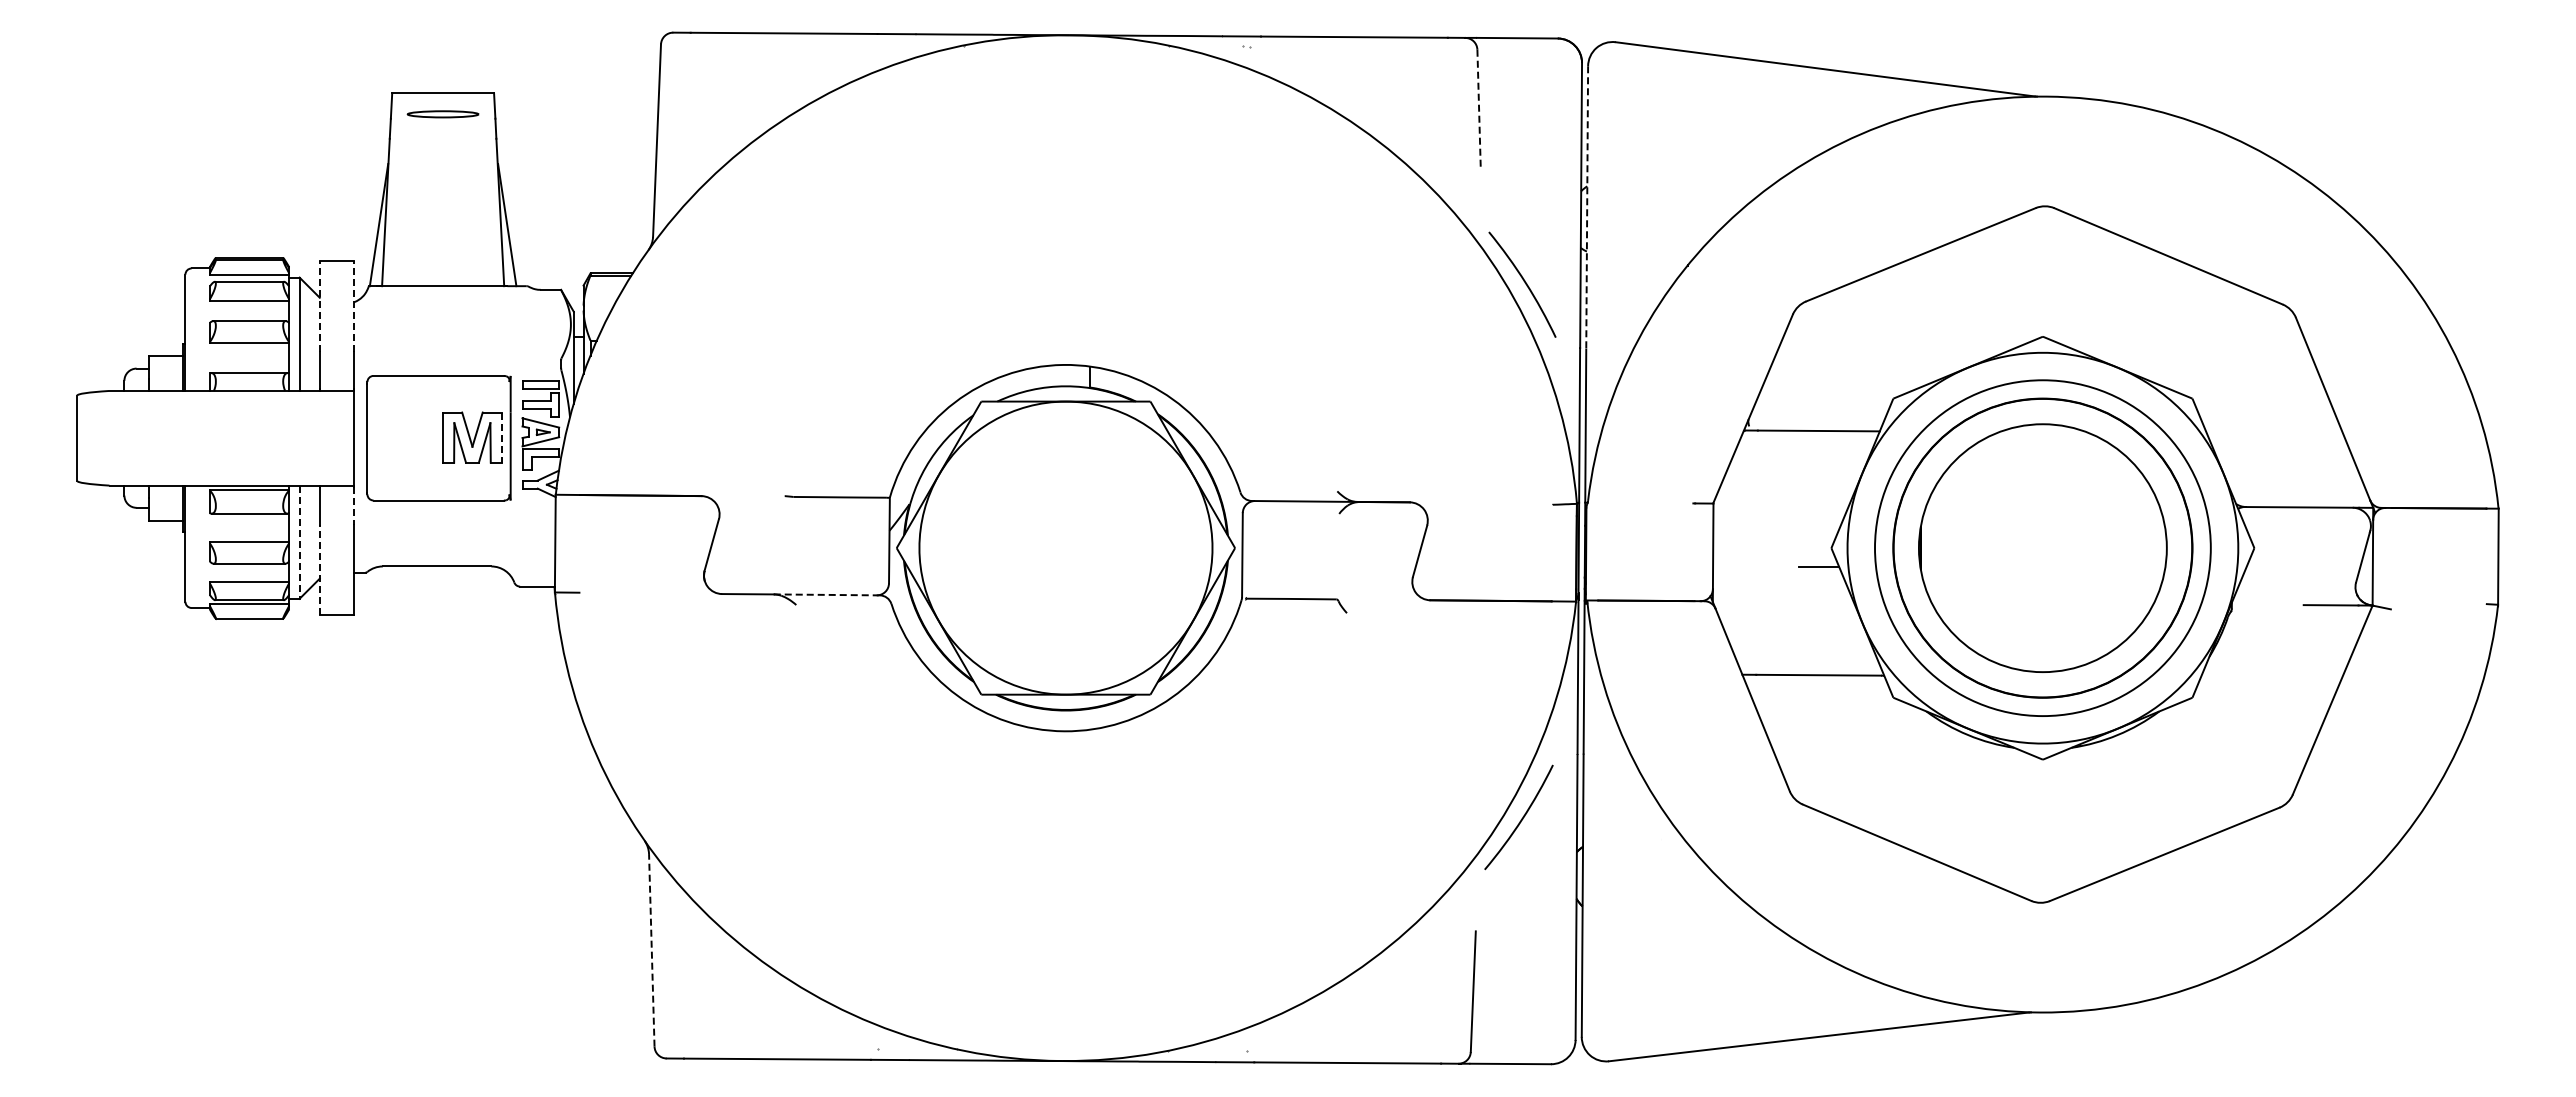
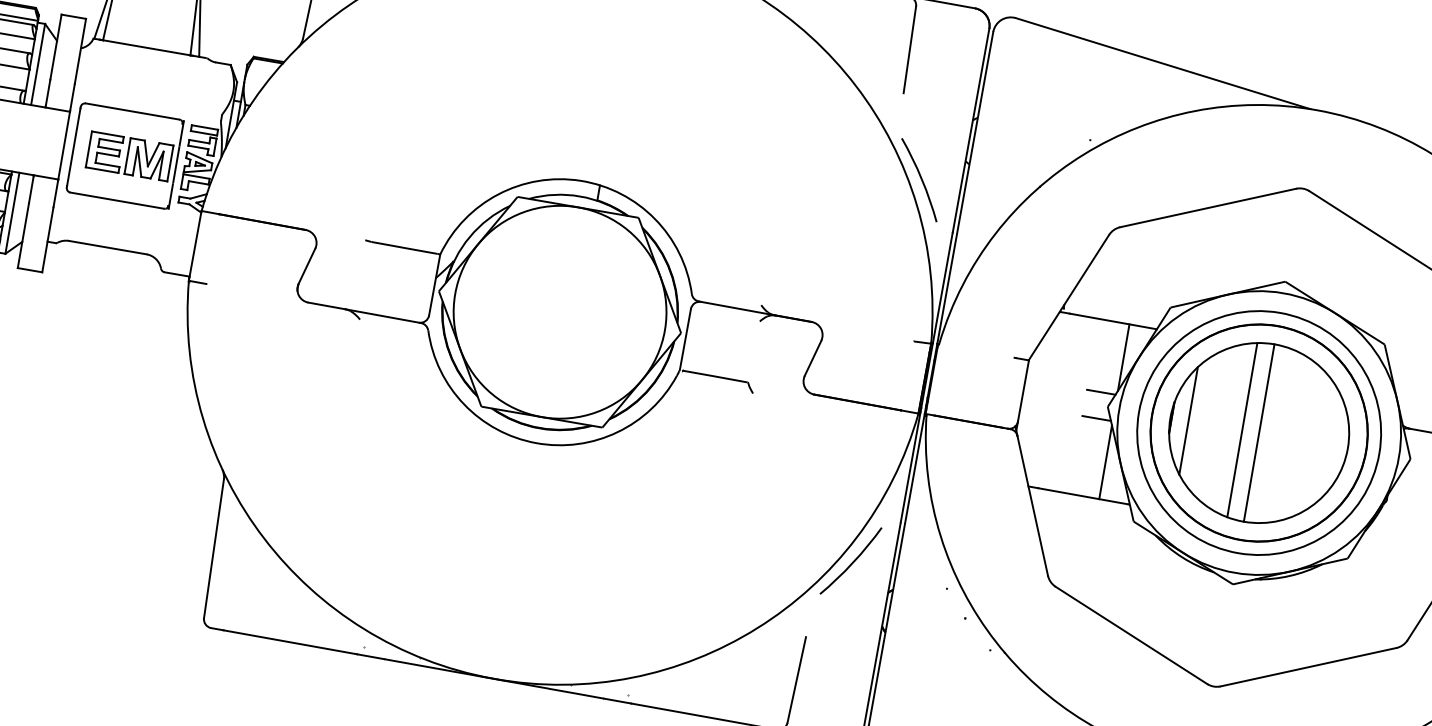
line: (1479, 110) -> (910, 50), dashed -> solid
line: (1587, 207) -> (975, 132), dashed -> solid
line: (319, 306) -> (55, 47), dashed -> solid
line: (354, 306) -> (80, 51), dashed -> solid
part: (410, 437) -> (104, 152), added
line: (502, 438) -> (170, 164), dashed -> solid
line: (1841, 477) -> (1123, 357), added
line: (354, 505) -> (56, 193), dashed -> solid
line: (1819, 529) -> (1101, 392), added
line: (299, 542) -> (12, 213), dashed -> solid
line: (2019, 547) -> (1242, 429), added
line: (1944, 548) -> (1188, 421), added
line: (2042, 548) -> (1258, 433), added
line: (319, 569) -> (23, 235), dashed -> solid
line: (827, 594) -> (383, 315), dashed -> solid
line: (1841, 623) -> (1105, 462), added
line: (651, 949) -> (213, 548), dashed -> solid

